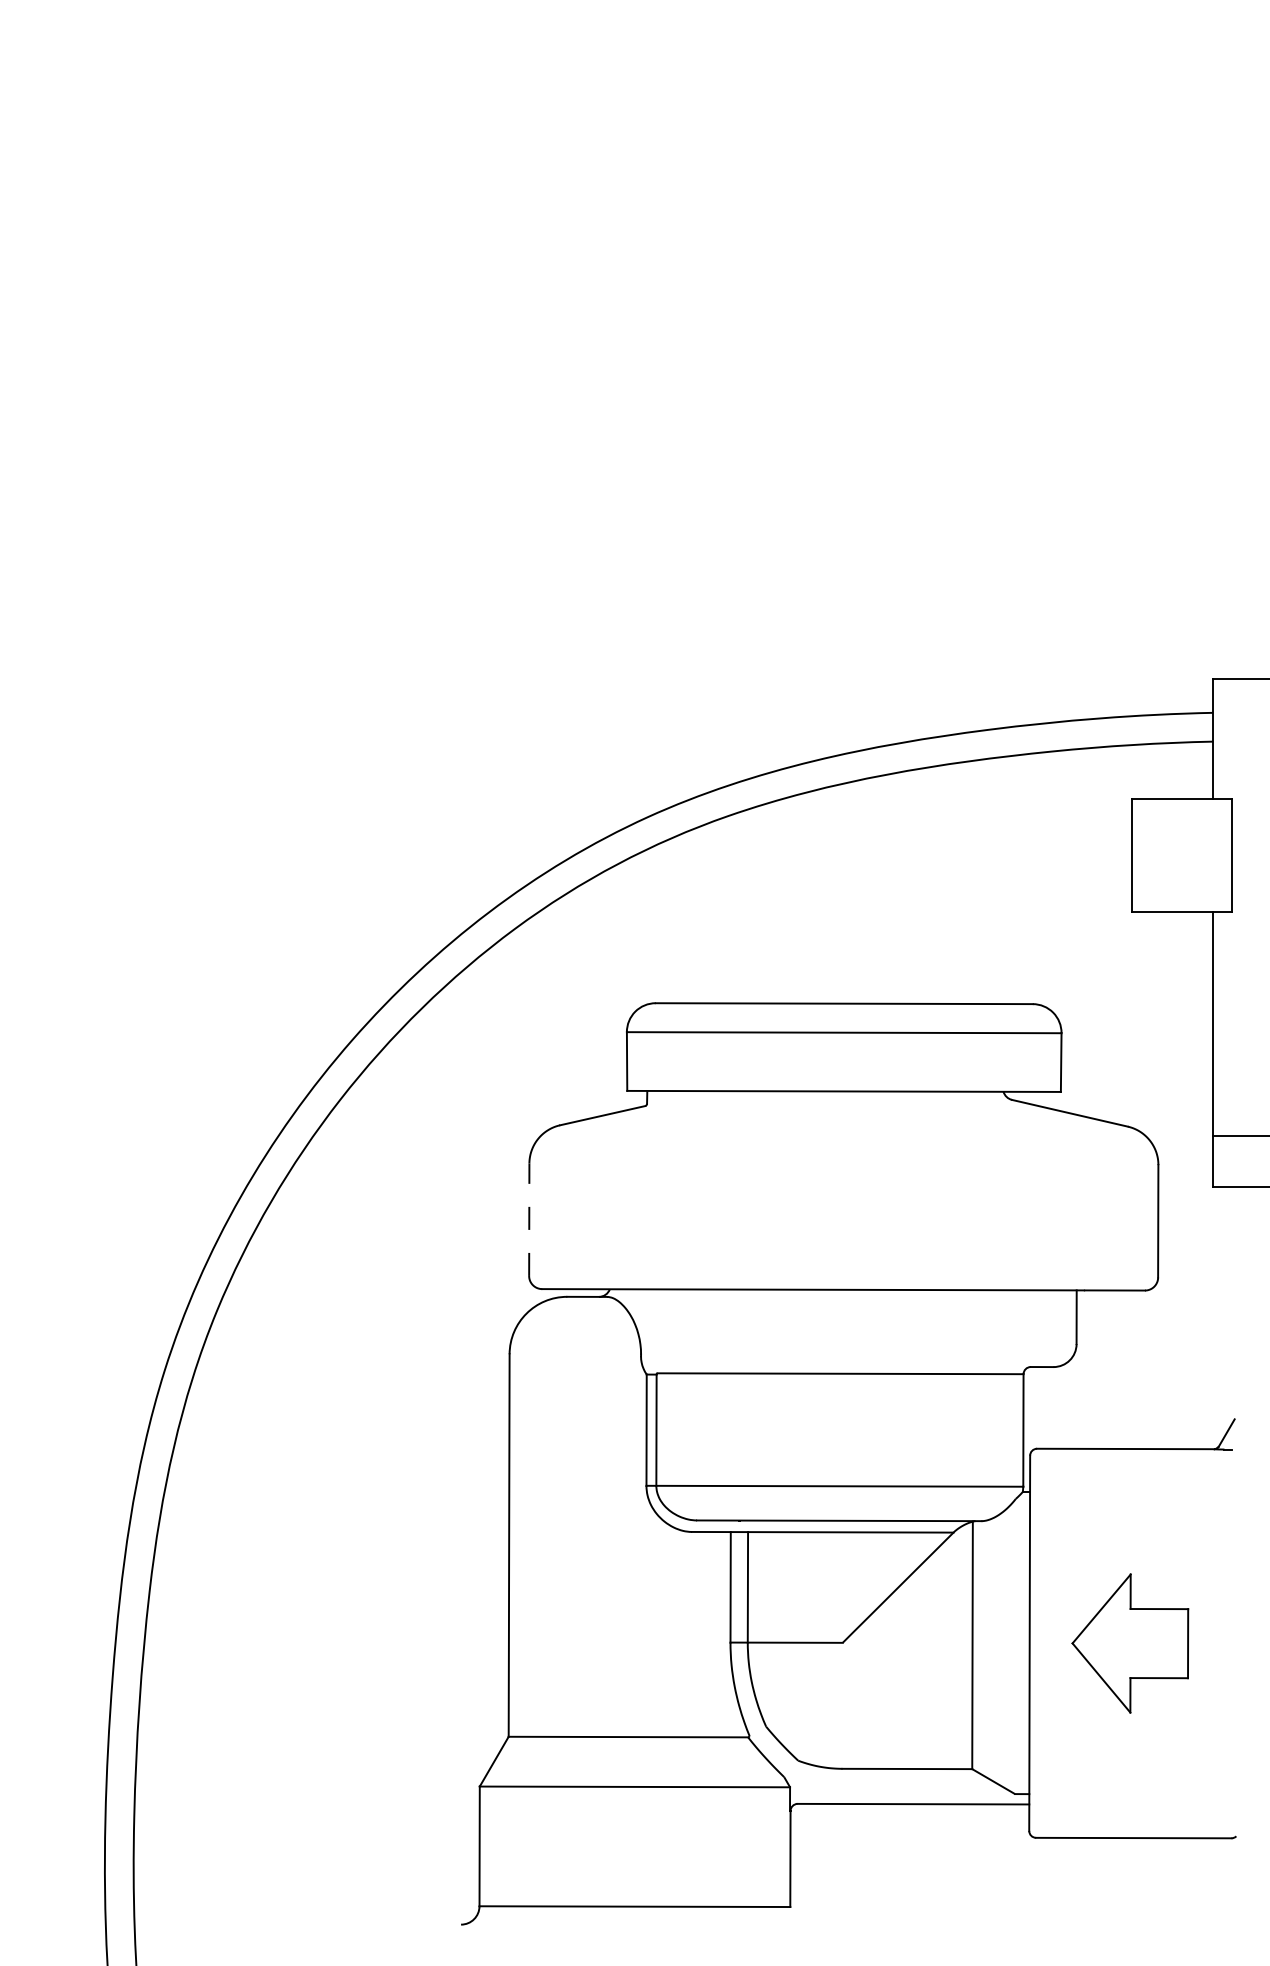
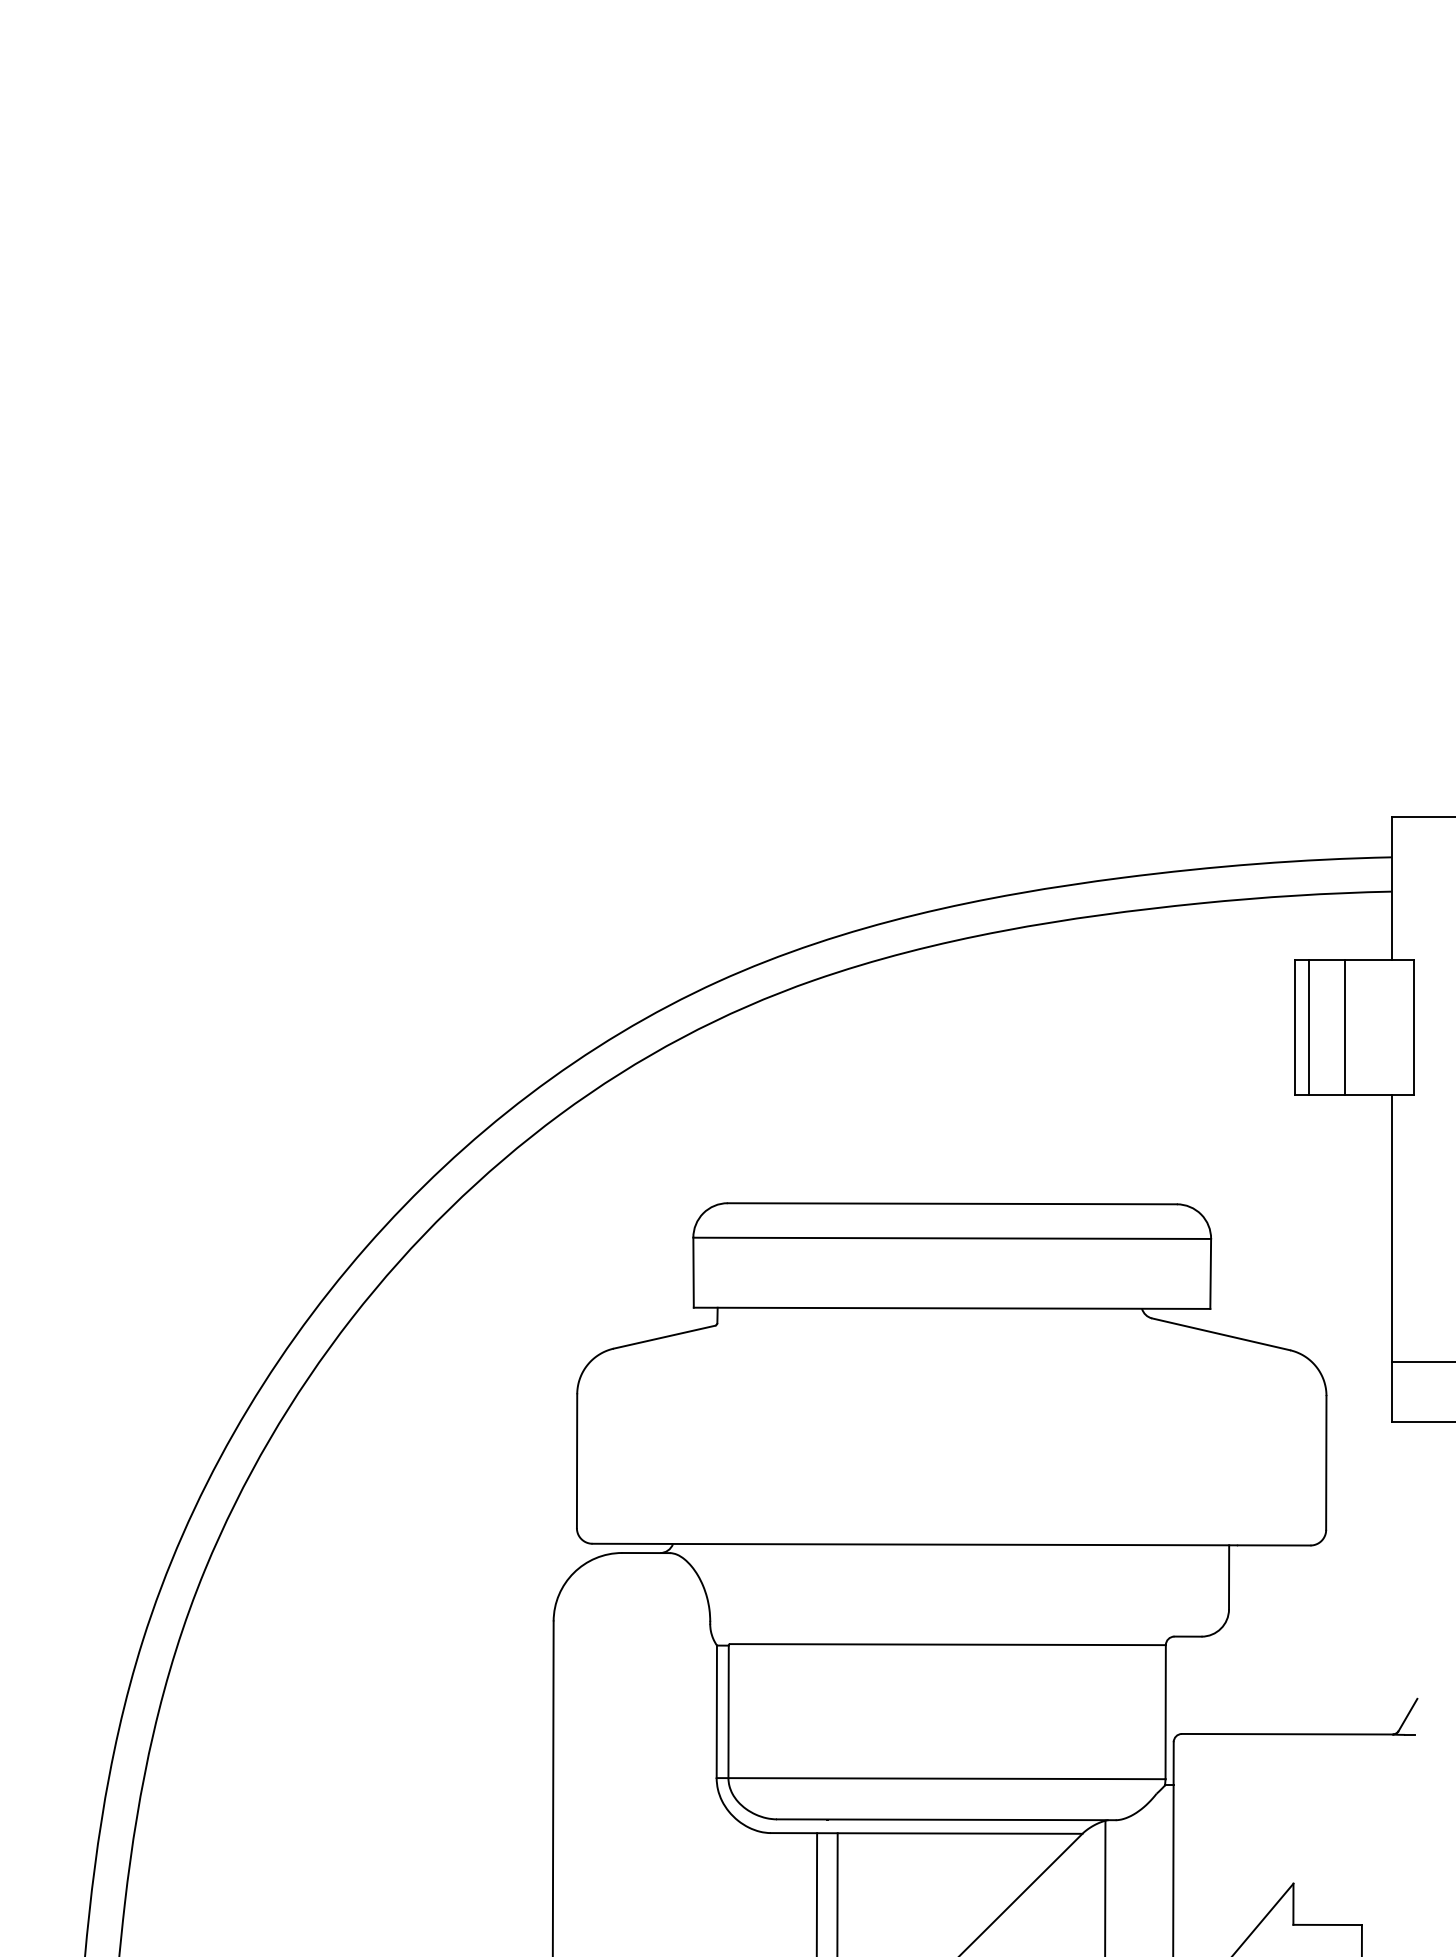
line: (1143, 855) -> (1308, 1027), added
line: (1174, 855) -> (1345, 1027), added
line: (529, 1219) -> (577, 1460), dashed -> solid

